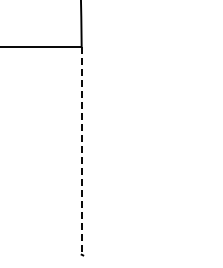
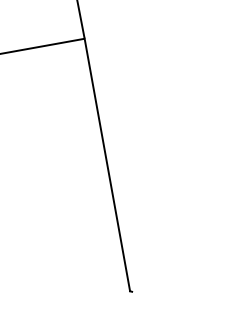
line: (81, 150) -> (107, 164), dashed -> solid

